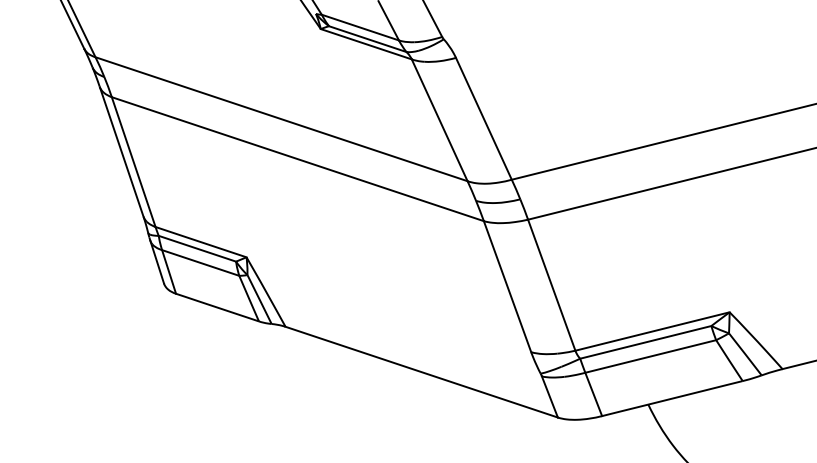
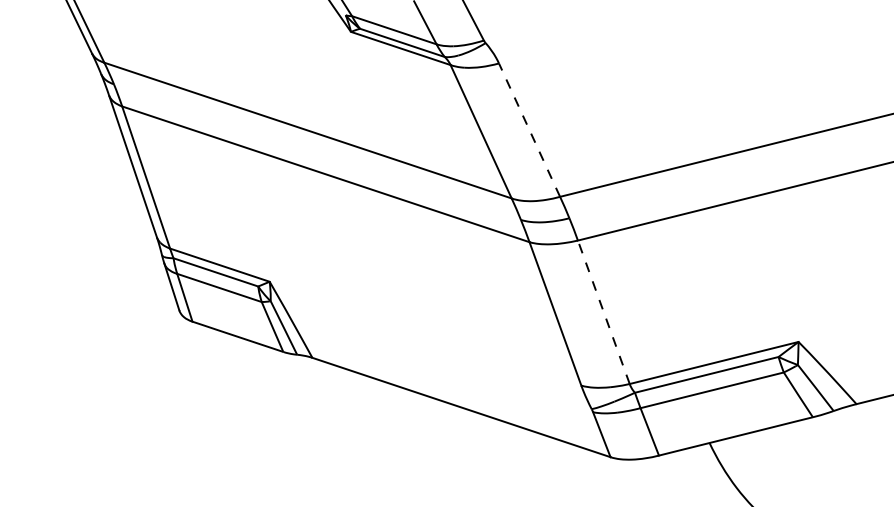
line: (483, 118) -> (529, 129), solid -> dashed
line: (551, 284) -> (603, 311), solid -> dashed

